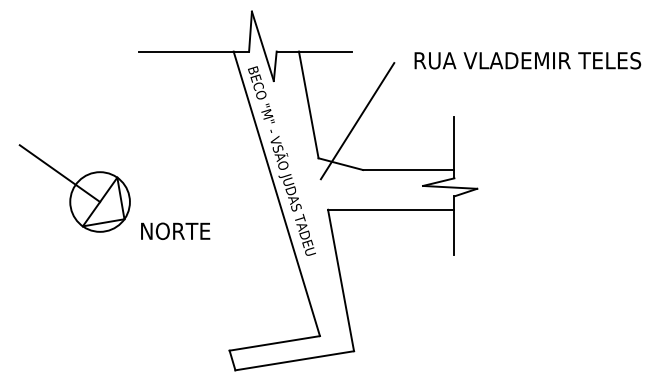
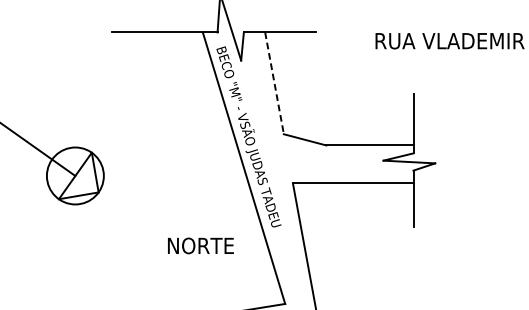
line: (308, 105) -> (274, 83), solid -> dashed
line: (357, 121) -> (321, 99), removed
text: (175, 230) -> (200, 245), moved

